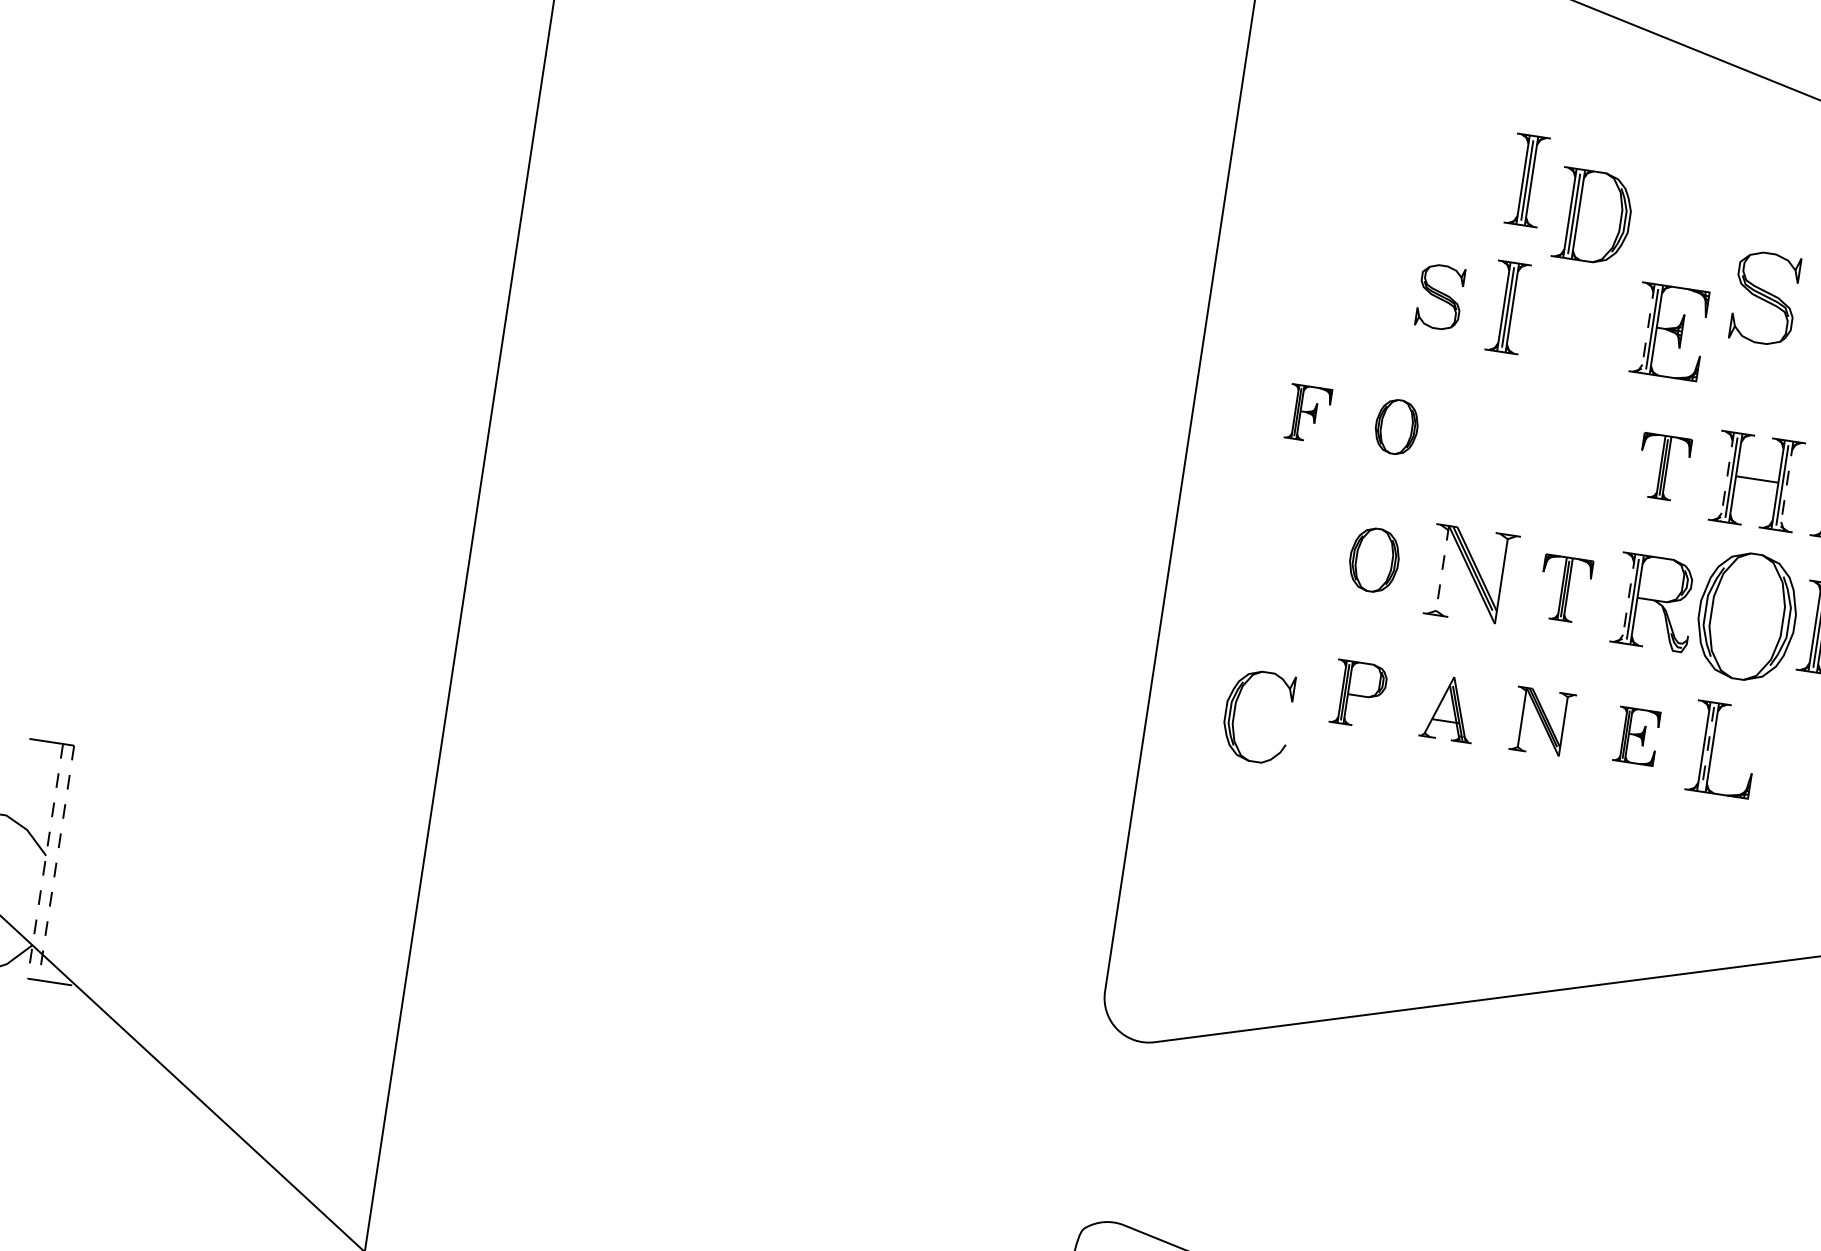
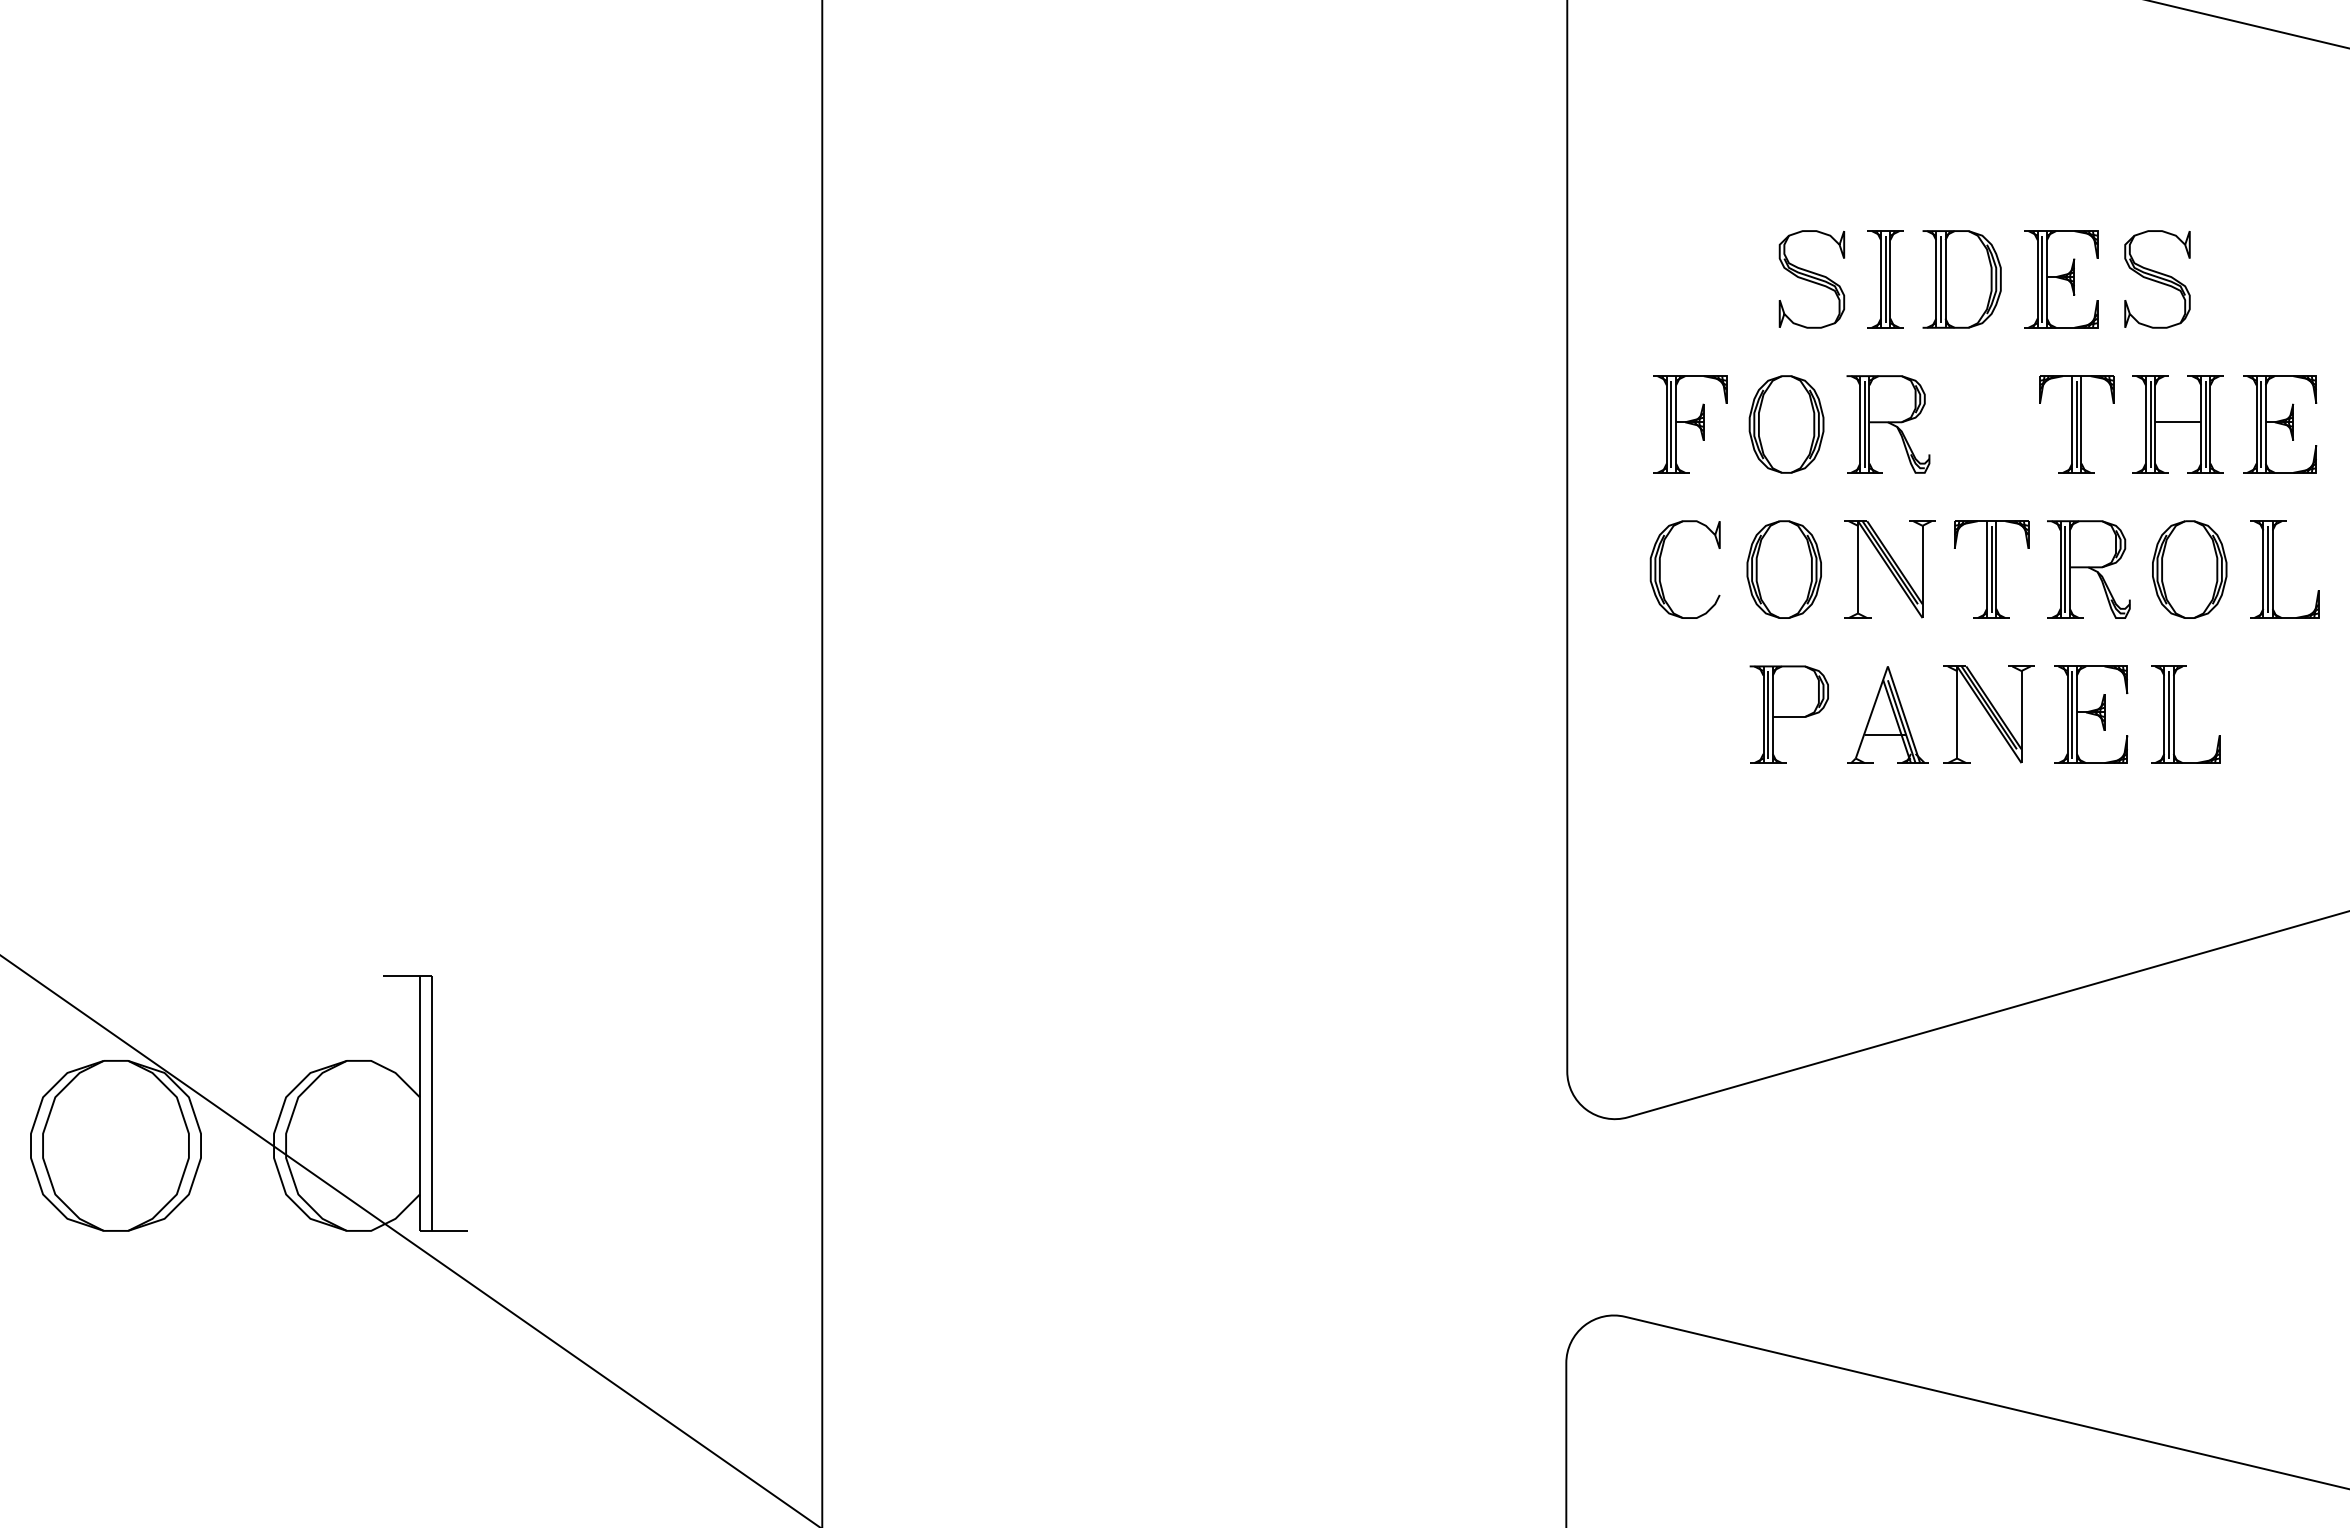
part: (1527, 180) -> (1885, 141), removed
part: (1593, 216) -> (1961, 279), moved
part: (1439, 297) -> (1811, 279), size x1.43
part: (1765, 298) -> (2157, 279), moved
line: (1647, 328) -> (2037, 279), dashed -> solid
part: (1308, 413) -> (1690, 424), size x1.67
part: (1396, 427) -> (1786, 424), size x1.67
part: (1490, 441) -> (1888, 424), added
part: (1663, 467) -> (2076, 424), size x1.43
line: (1726, 477) -> (2145, 425), dashed -> solid
line: (1786, 486) -> (2210, 425), dashed -> solid
part: (1373, 560) -> (1783, 569), size x1.43
line: (1443, 568) -> (1858, 567), dashed -> solid
part: (1565, 588) -> (1991, 569), size x1.43
line: (1628, 599) -> (2060, 570), dashed -> solid
part: (1747, 616) -> (2189, 569), size x0.71
part: (1358, 694) -> (1788, 714), size x1.43
part: (1449, 707) -> (1887, 714), size x1.43
part: (1234, 713) -> (1660, 569), moved
part: (1542, 721) -> (1988, 714), size x1.43
part: (1636, 736) -> (2091, 714), size x1.67
line: (1707, 746) -> (2168, 714), dashed -> solid
line: (44, 861) -> (419, 1103), dashed -> solid
line: (55, 863) -> (431, 1103), dashed -> solid

